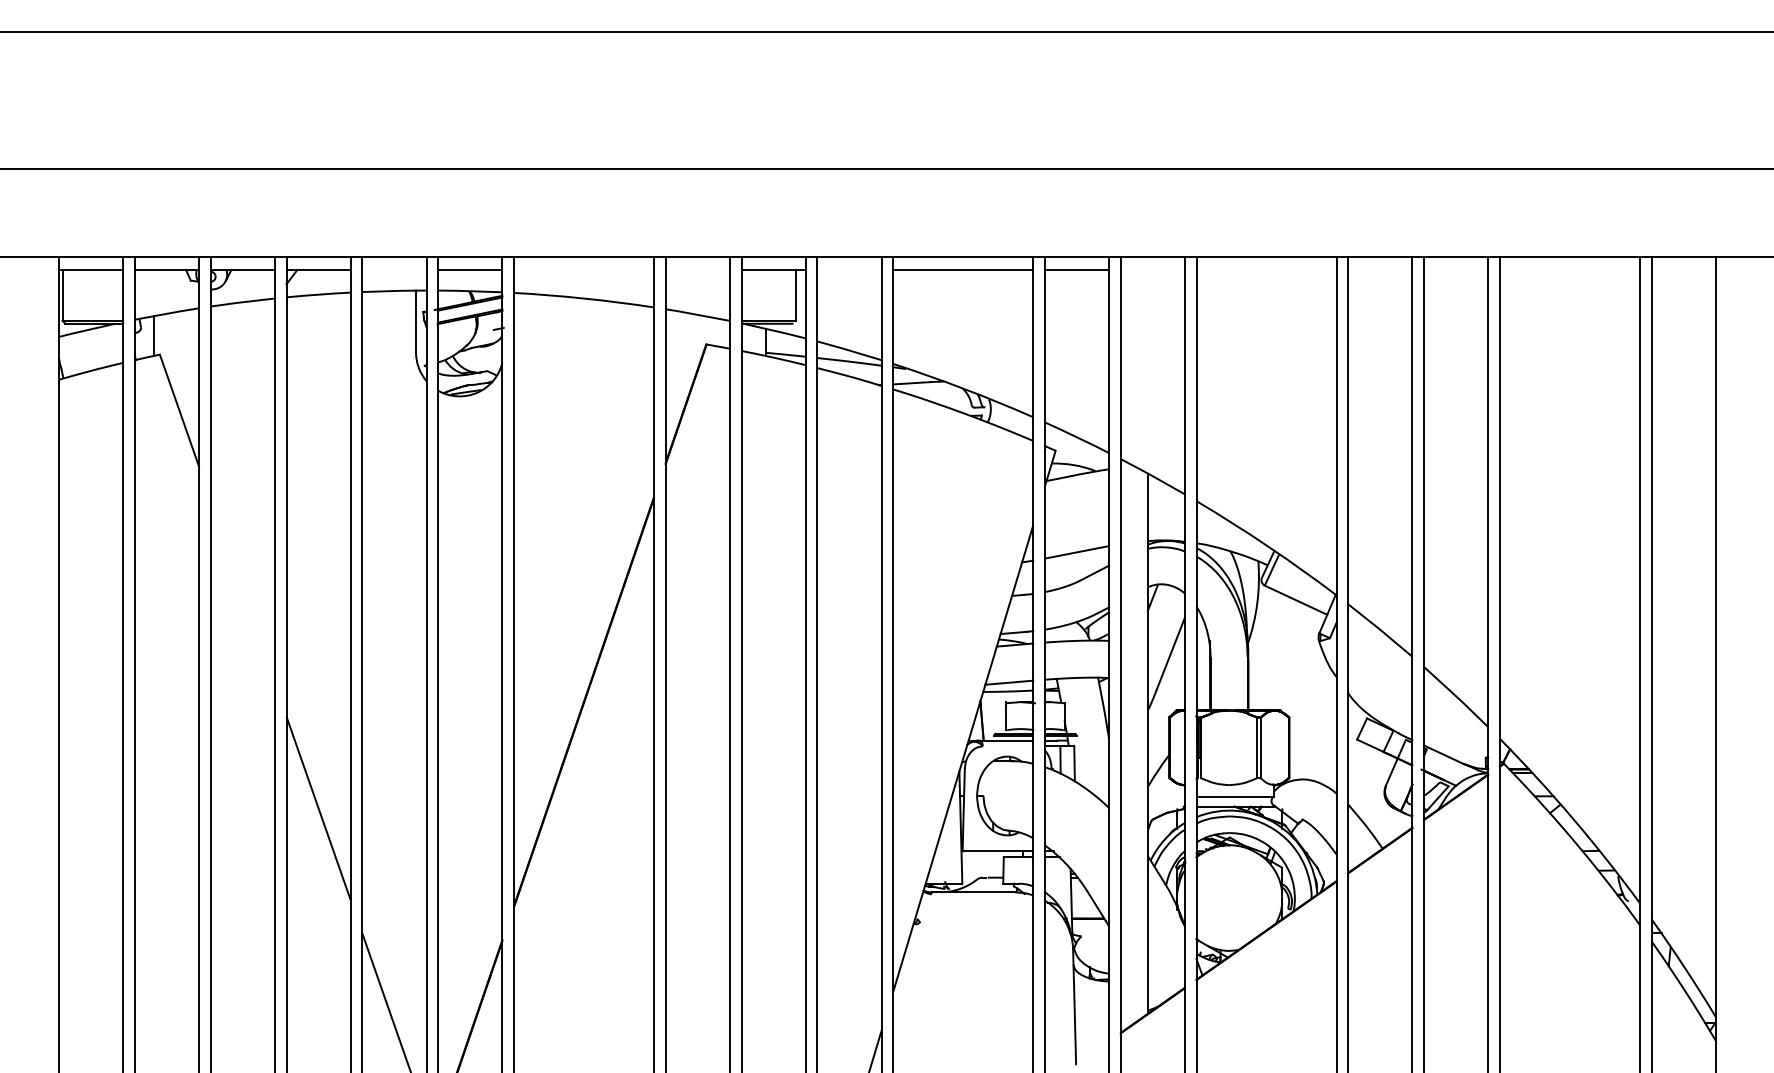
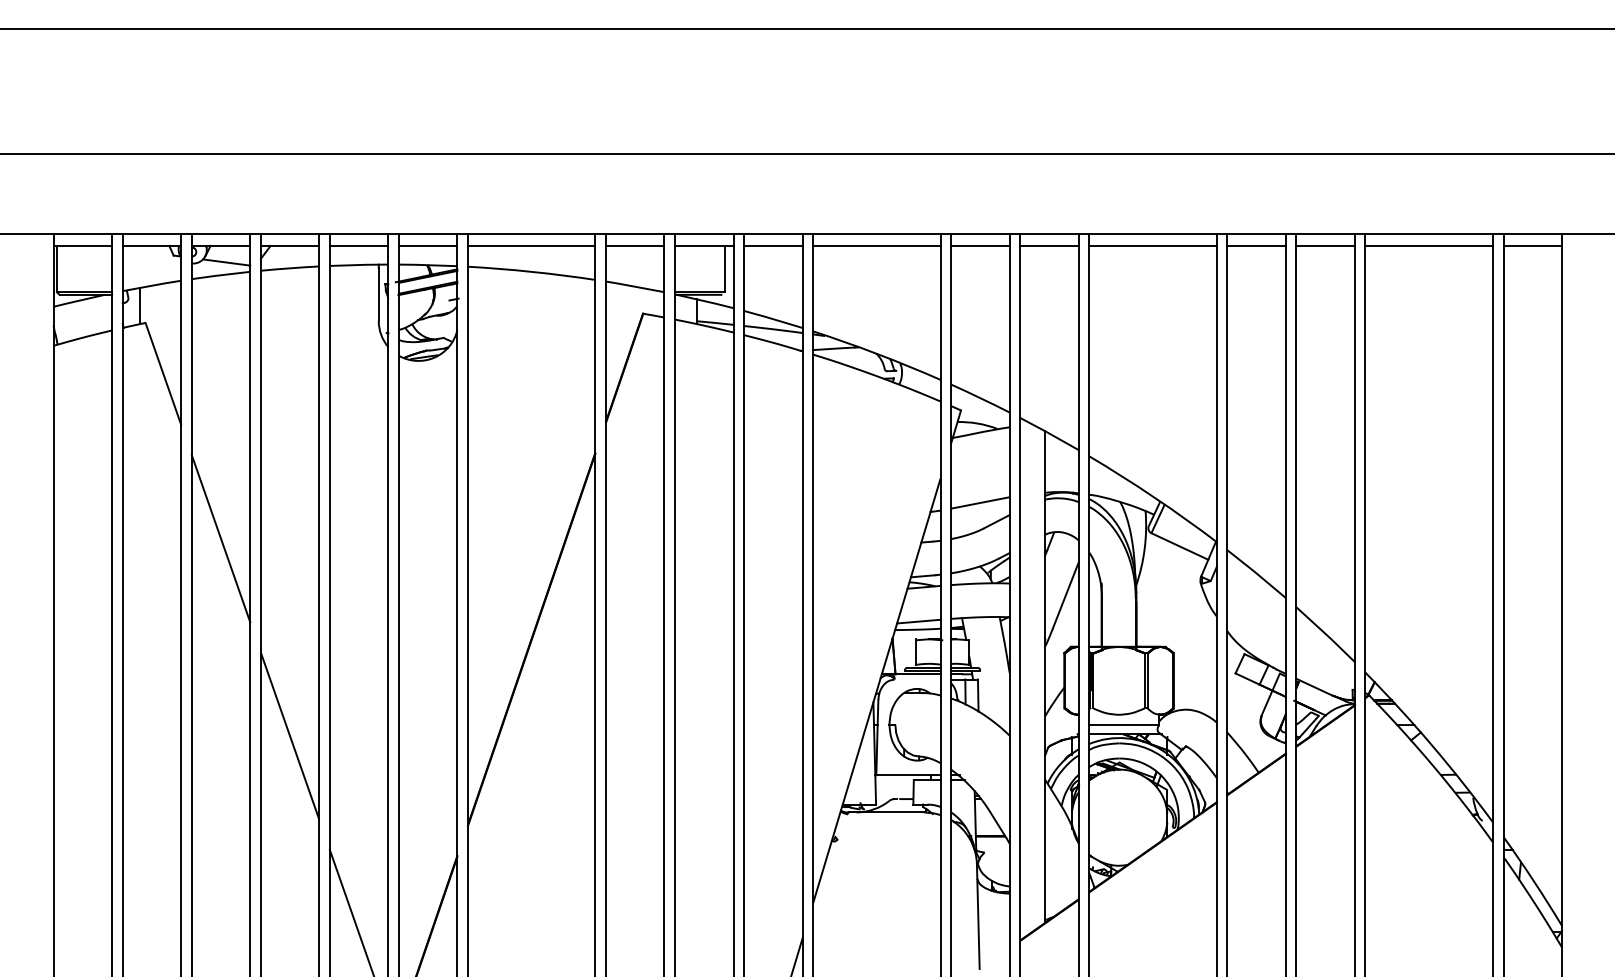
line: (394, 270) -> (359, 246), added
line: (584, 270) -> (532, 246), added
line: (697, 270) -> (634, 246), added
line: (849, 270) -> (773, 246), added
line: (1152, 270) -> (1049, 246), added
line: (1266, 270) -> (1152, 246), added
line: (1380, 270) -> (1256, 246), added
line: (1456, 270) -> (1325, 246), added
line: (1569, 270) -> (1428, 246), added
line: (1683, 270) -> (1532, 246), added
line: (248, 287) -> (226, 261), added
line: (242, 591) -> (220, 538), added

